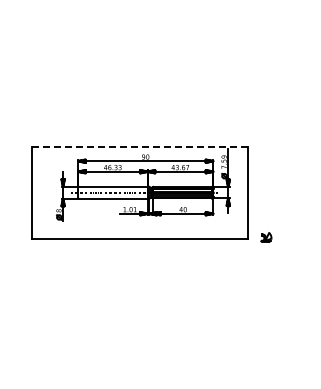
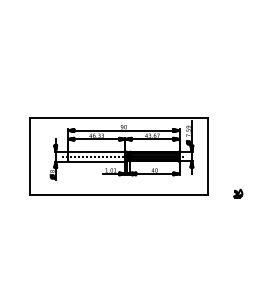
line: (139, 146) -> (118, 118), dashed -> solid
part: (266, 237) -> (238, 193), moved

